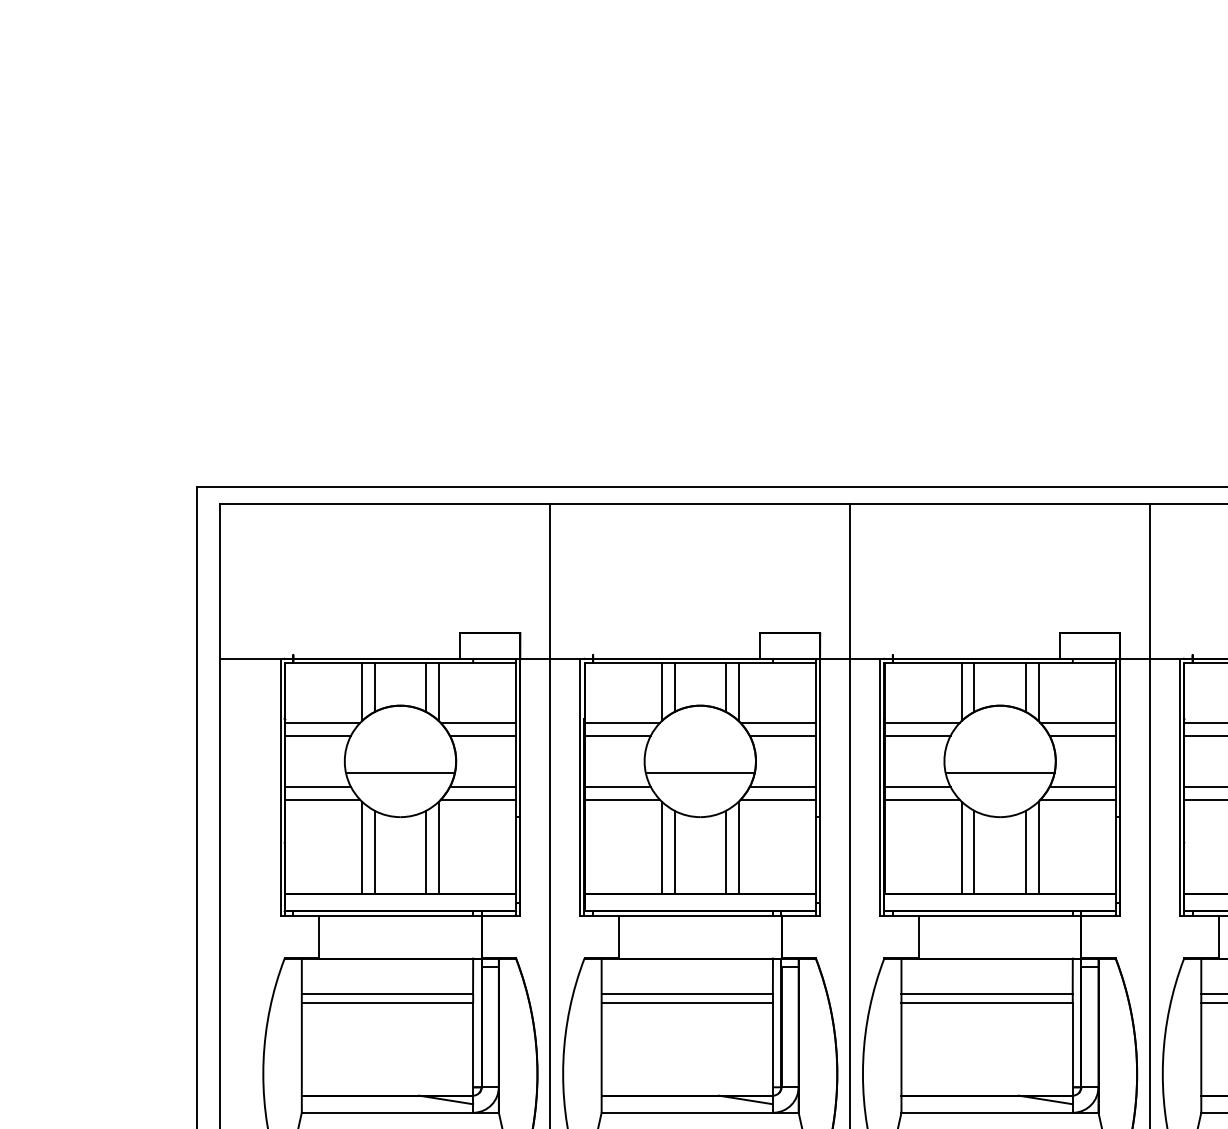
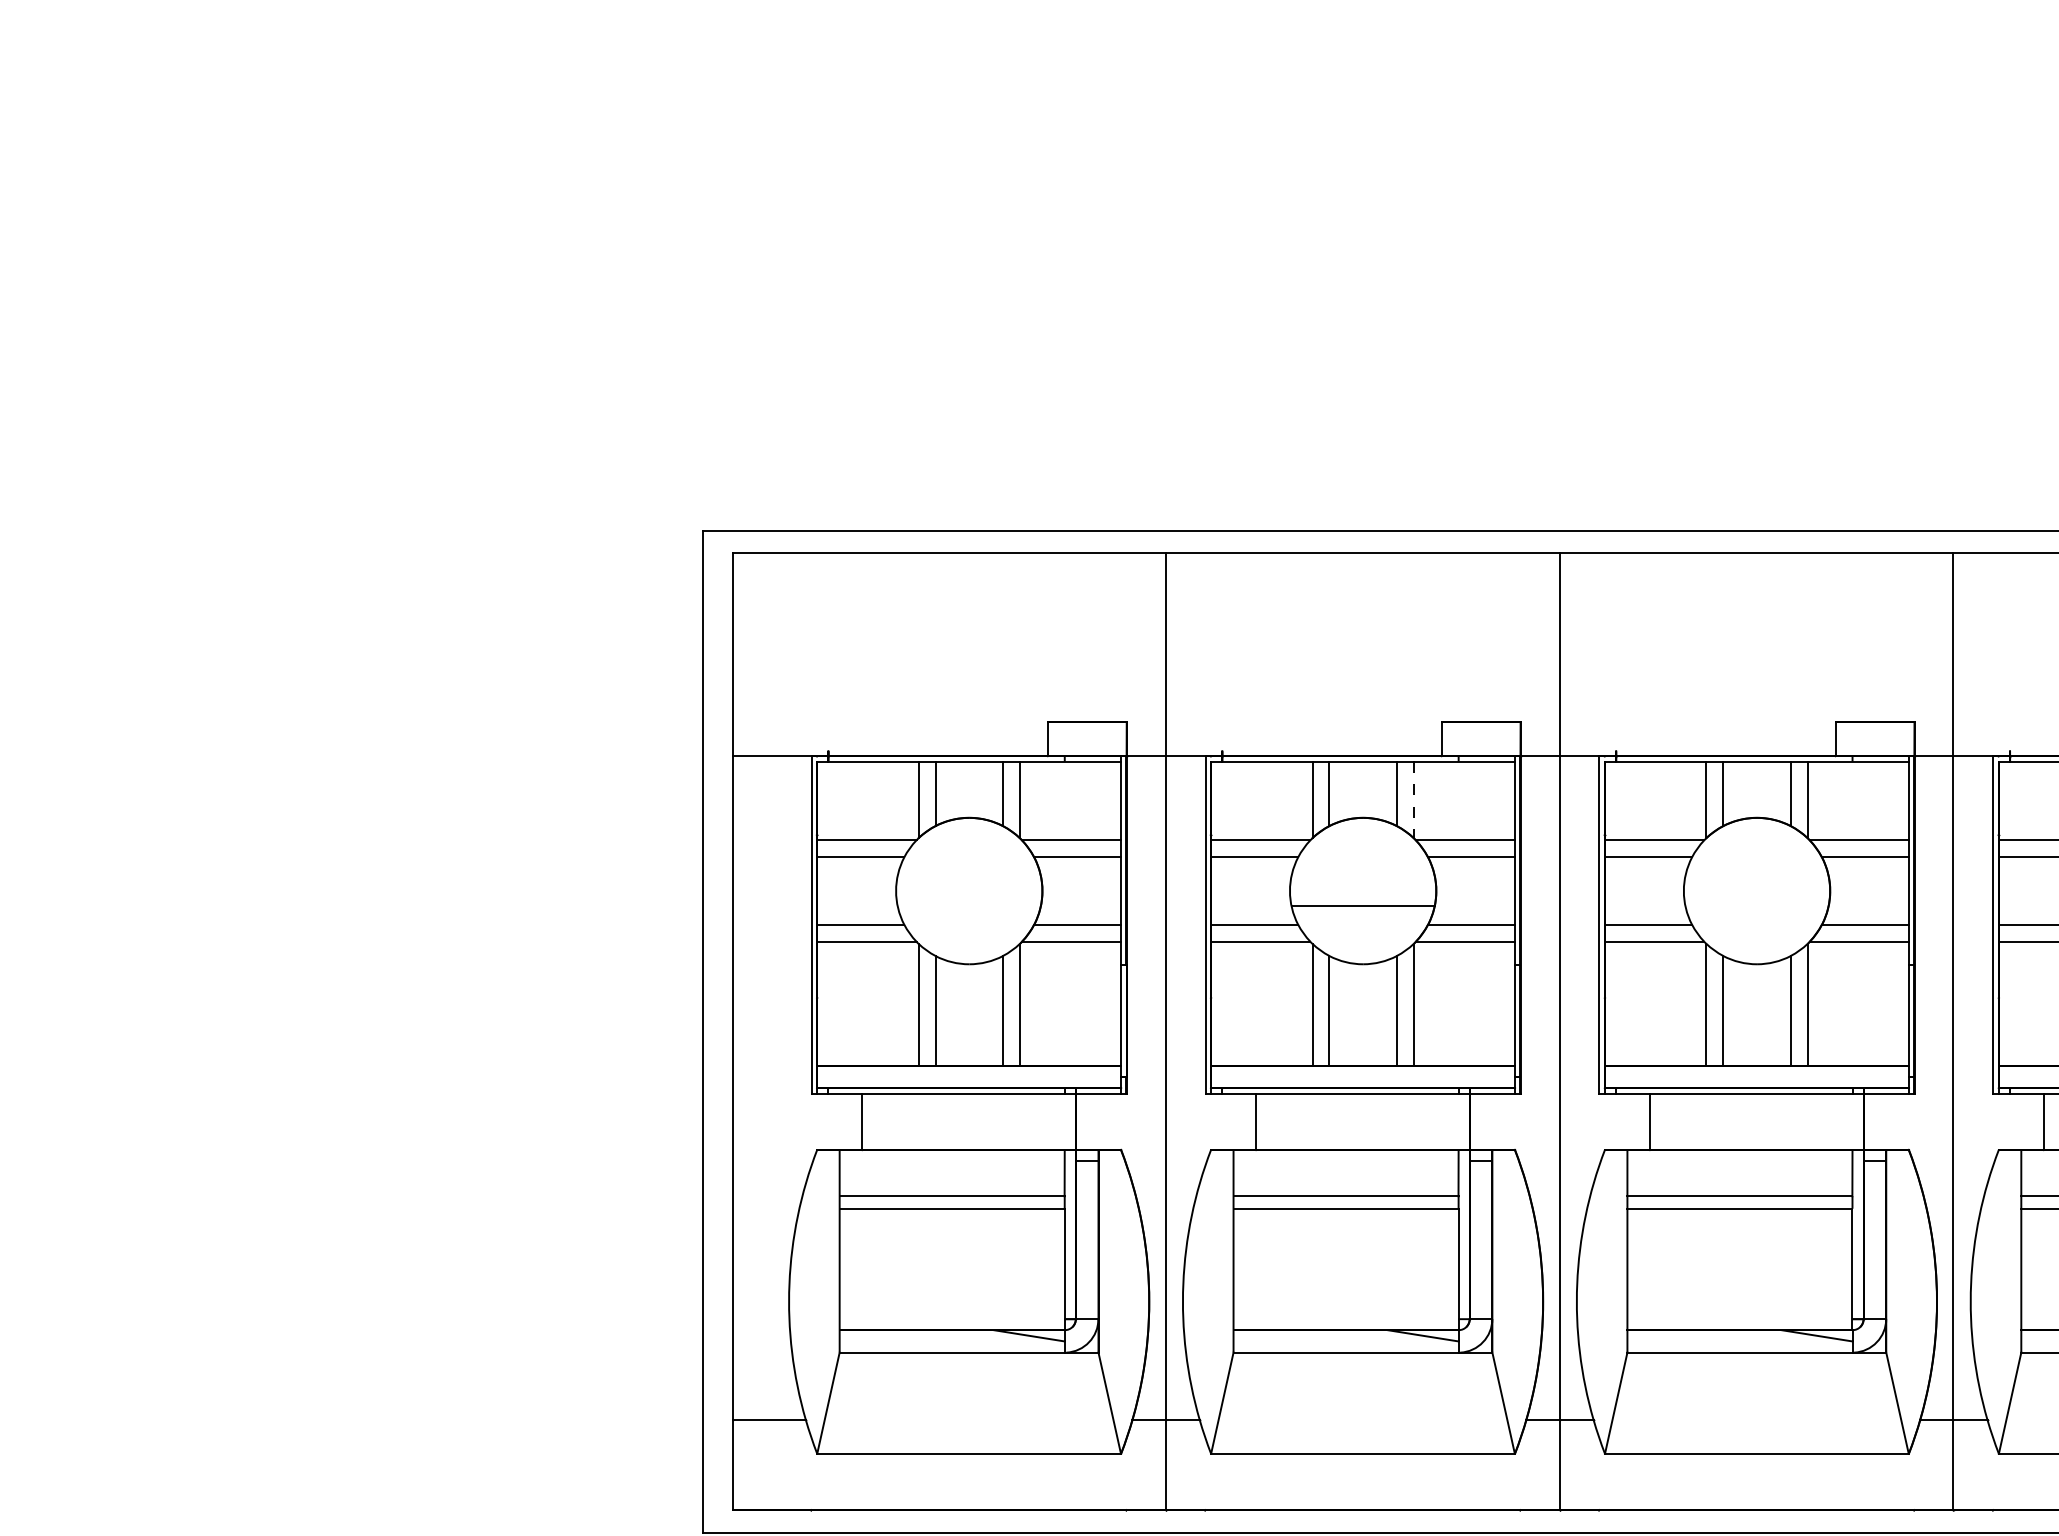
line: (738, 692) -> (1413, 800), solid -> dashed
line: (399, 773) -> (968, 906), removed
line: (999, 773) -> (1756, 906), removed

